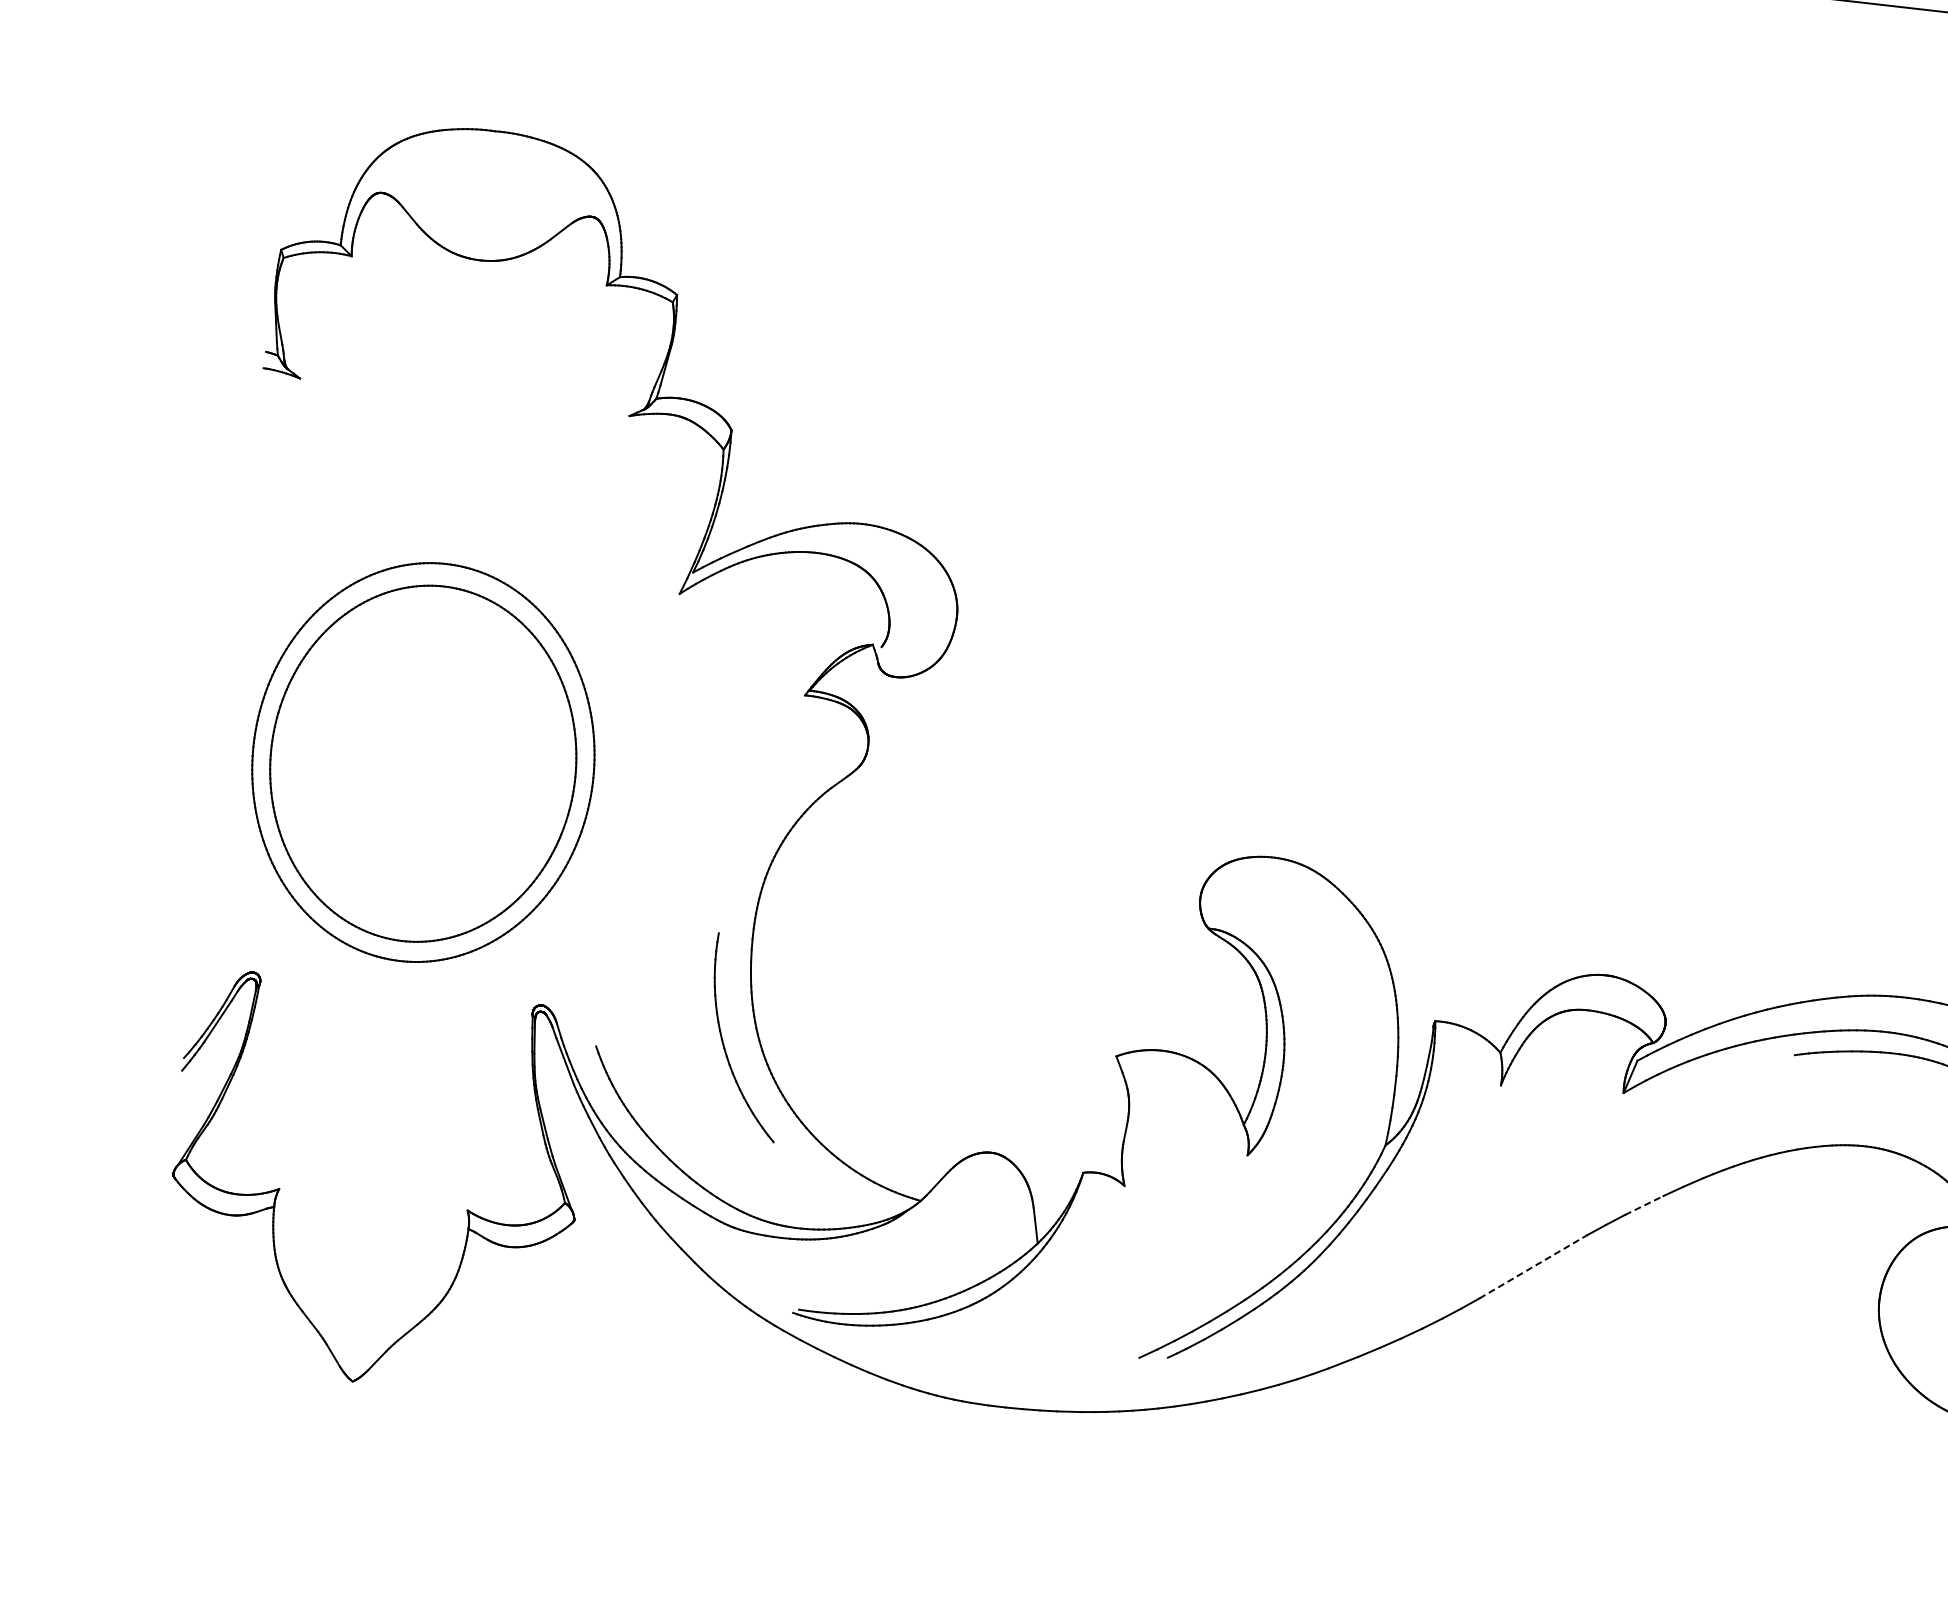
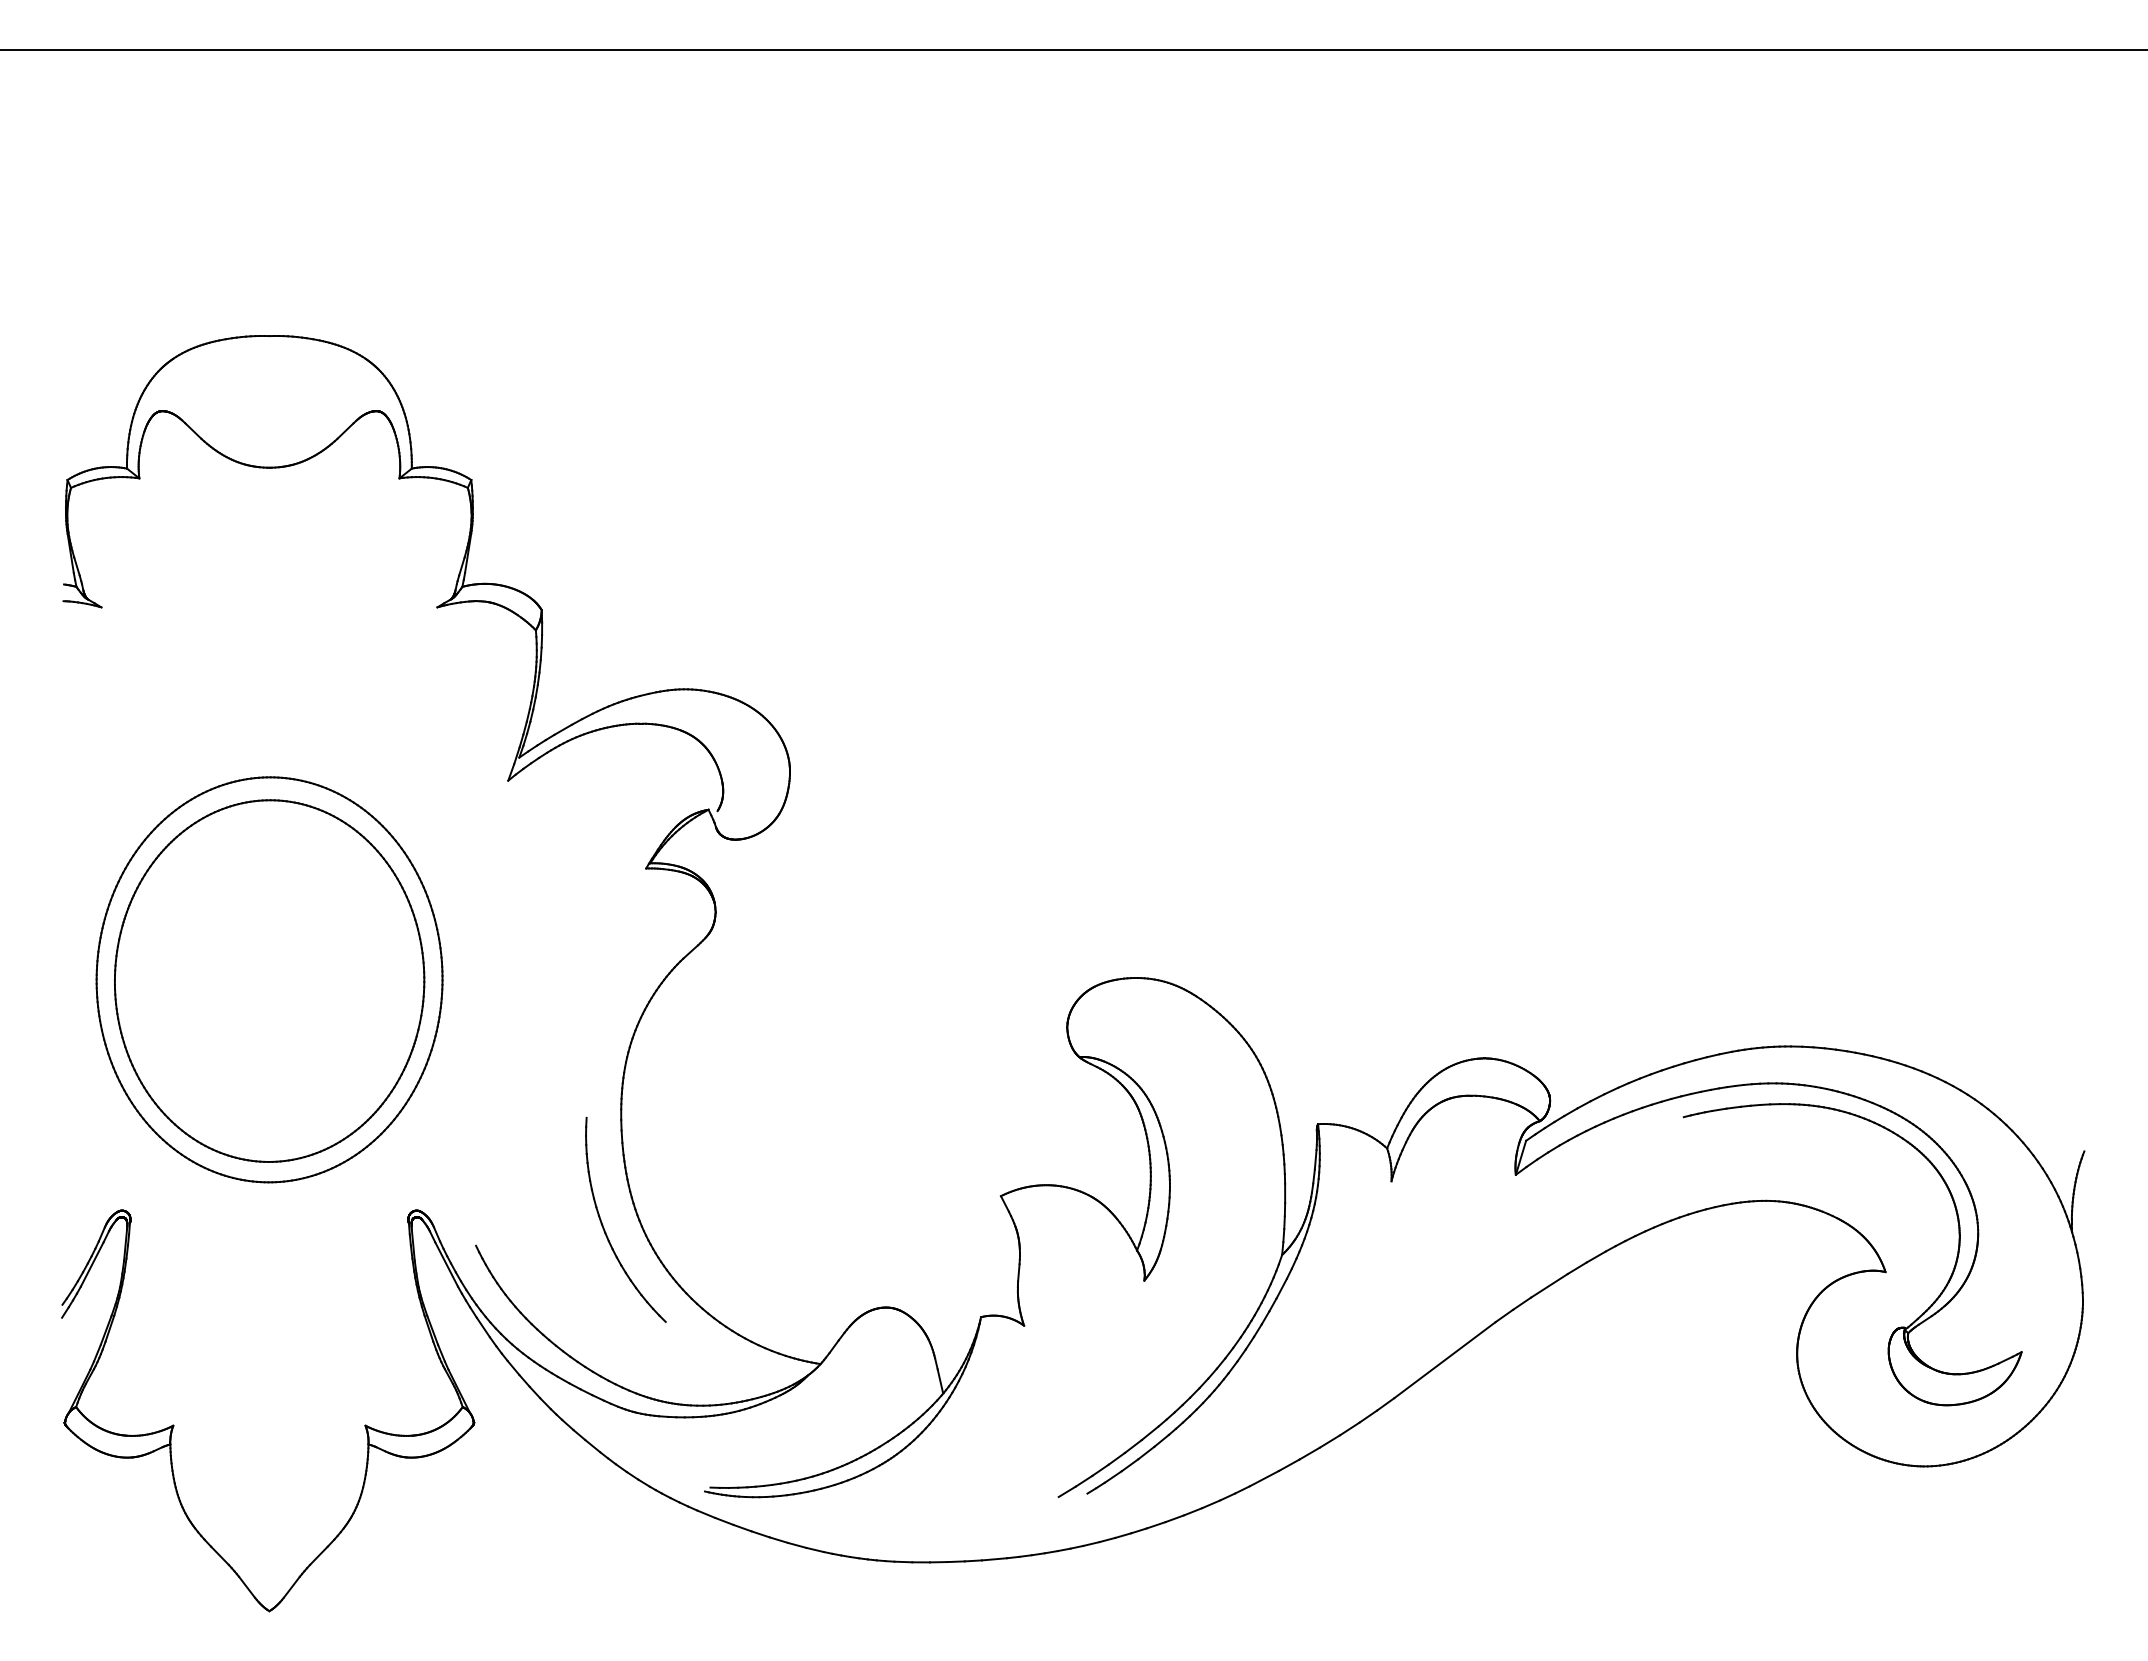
line: (1644, 1205) -> (1549, 1285), dashed -> solid
line: (1534, 1266) -> (1445, 1359), dashed -> solid

